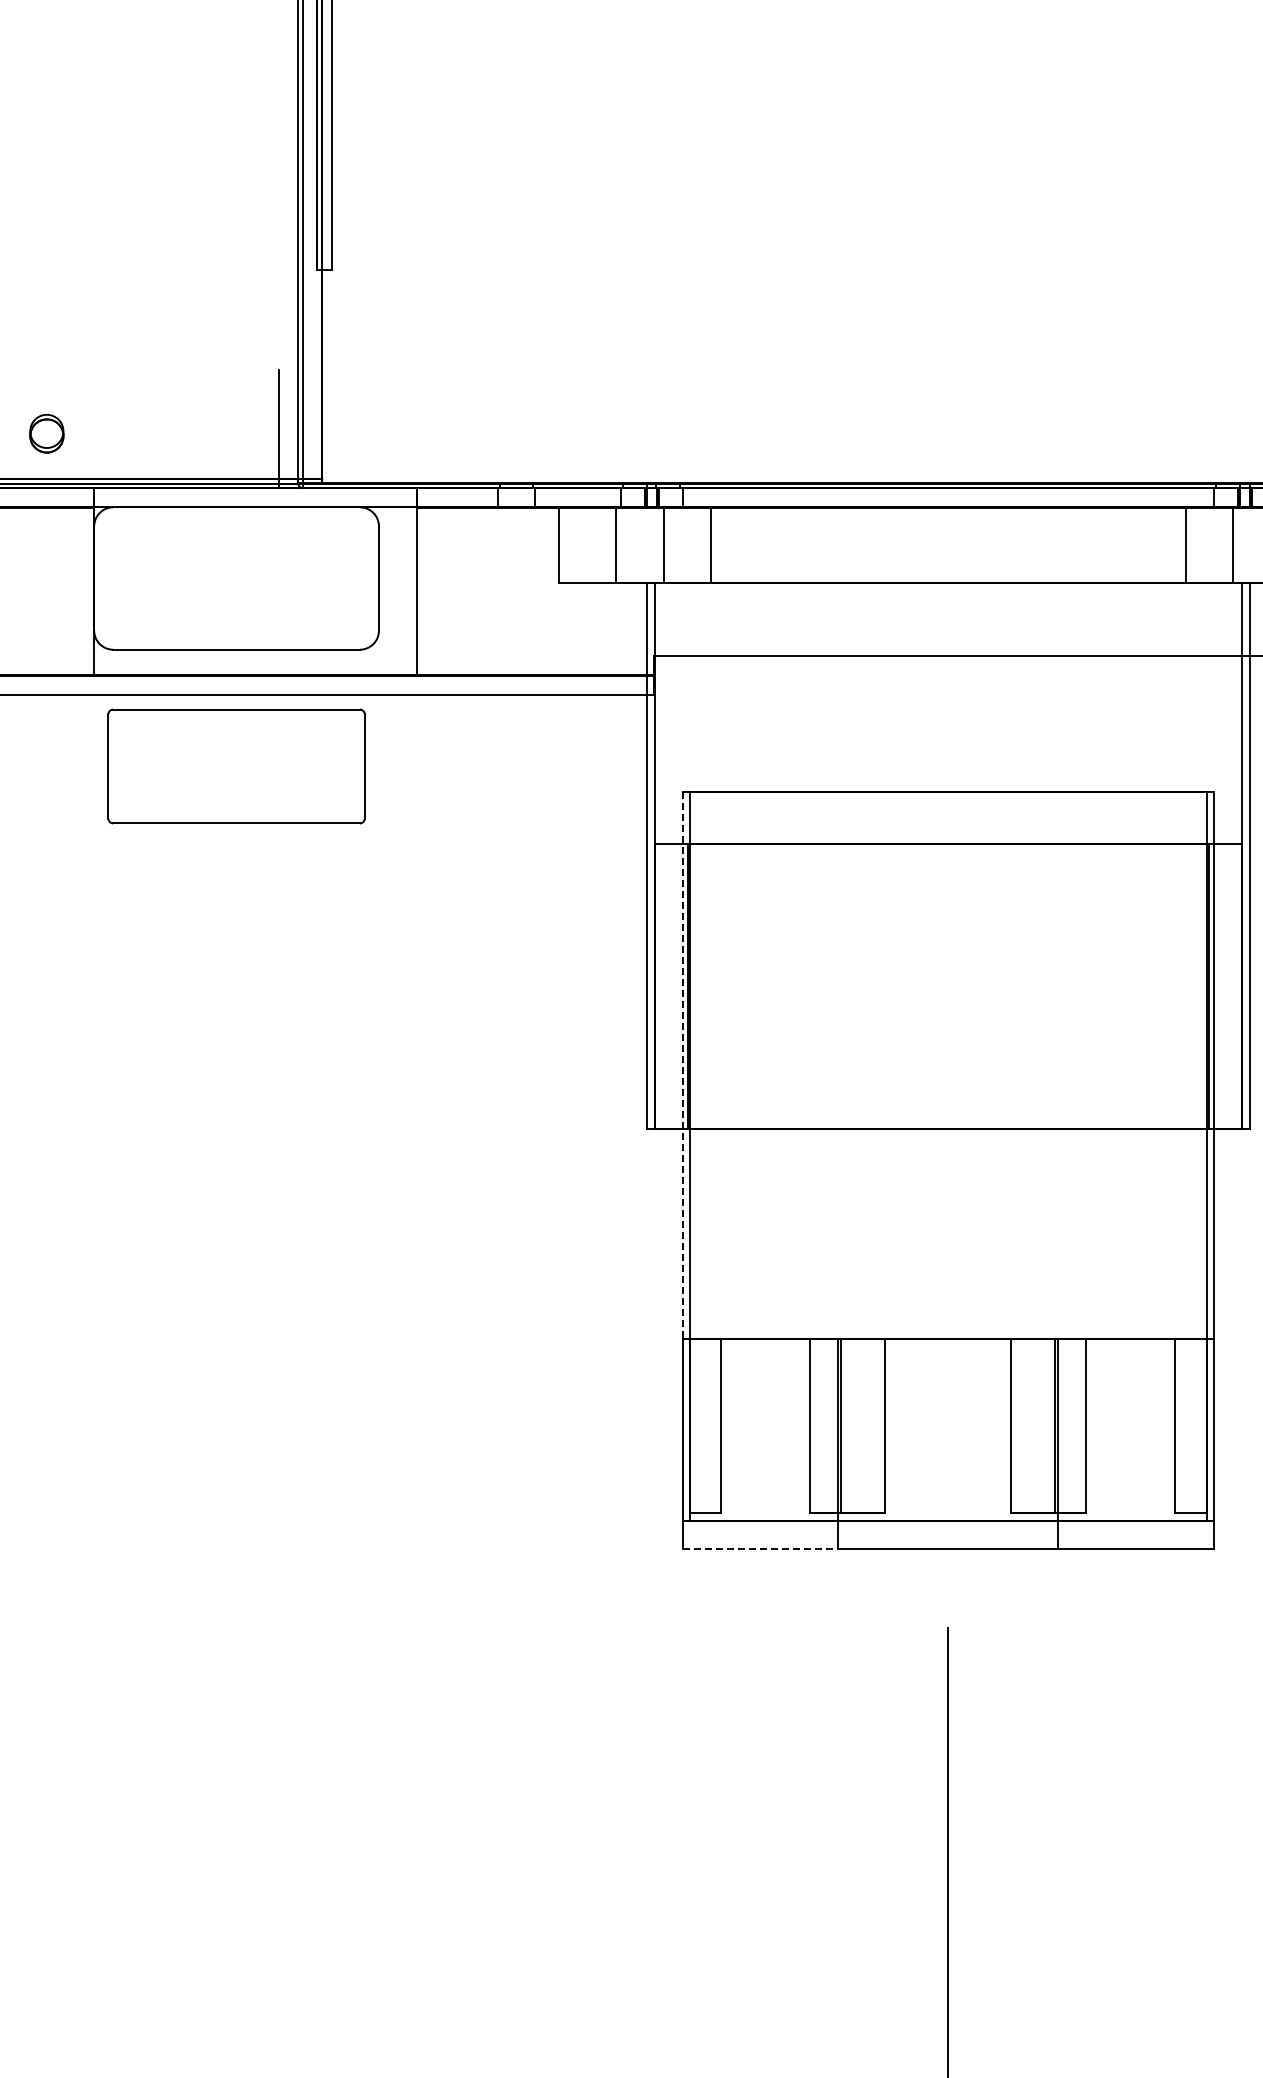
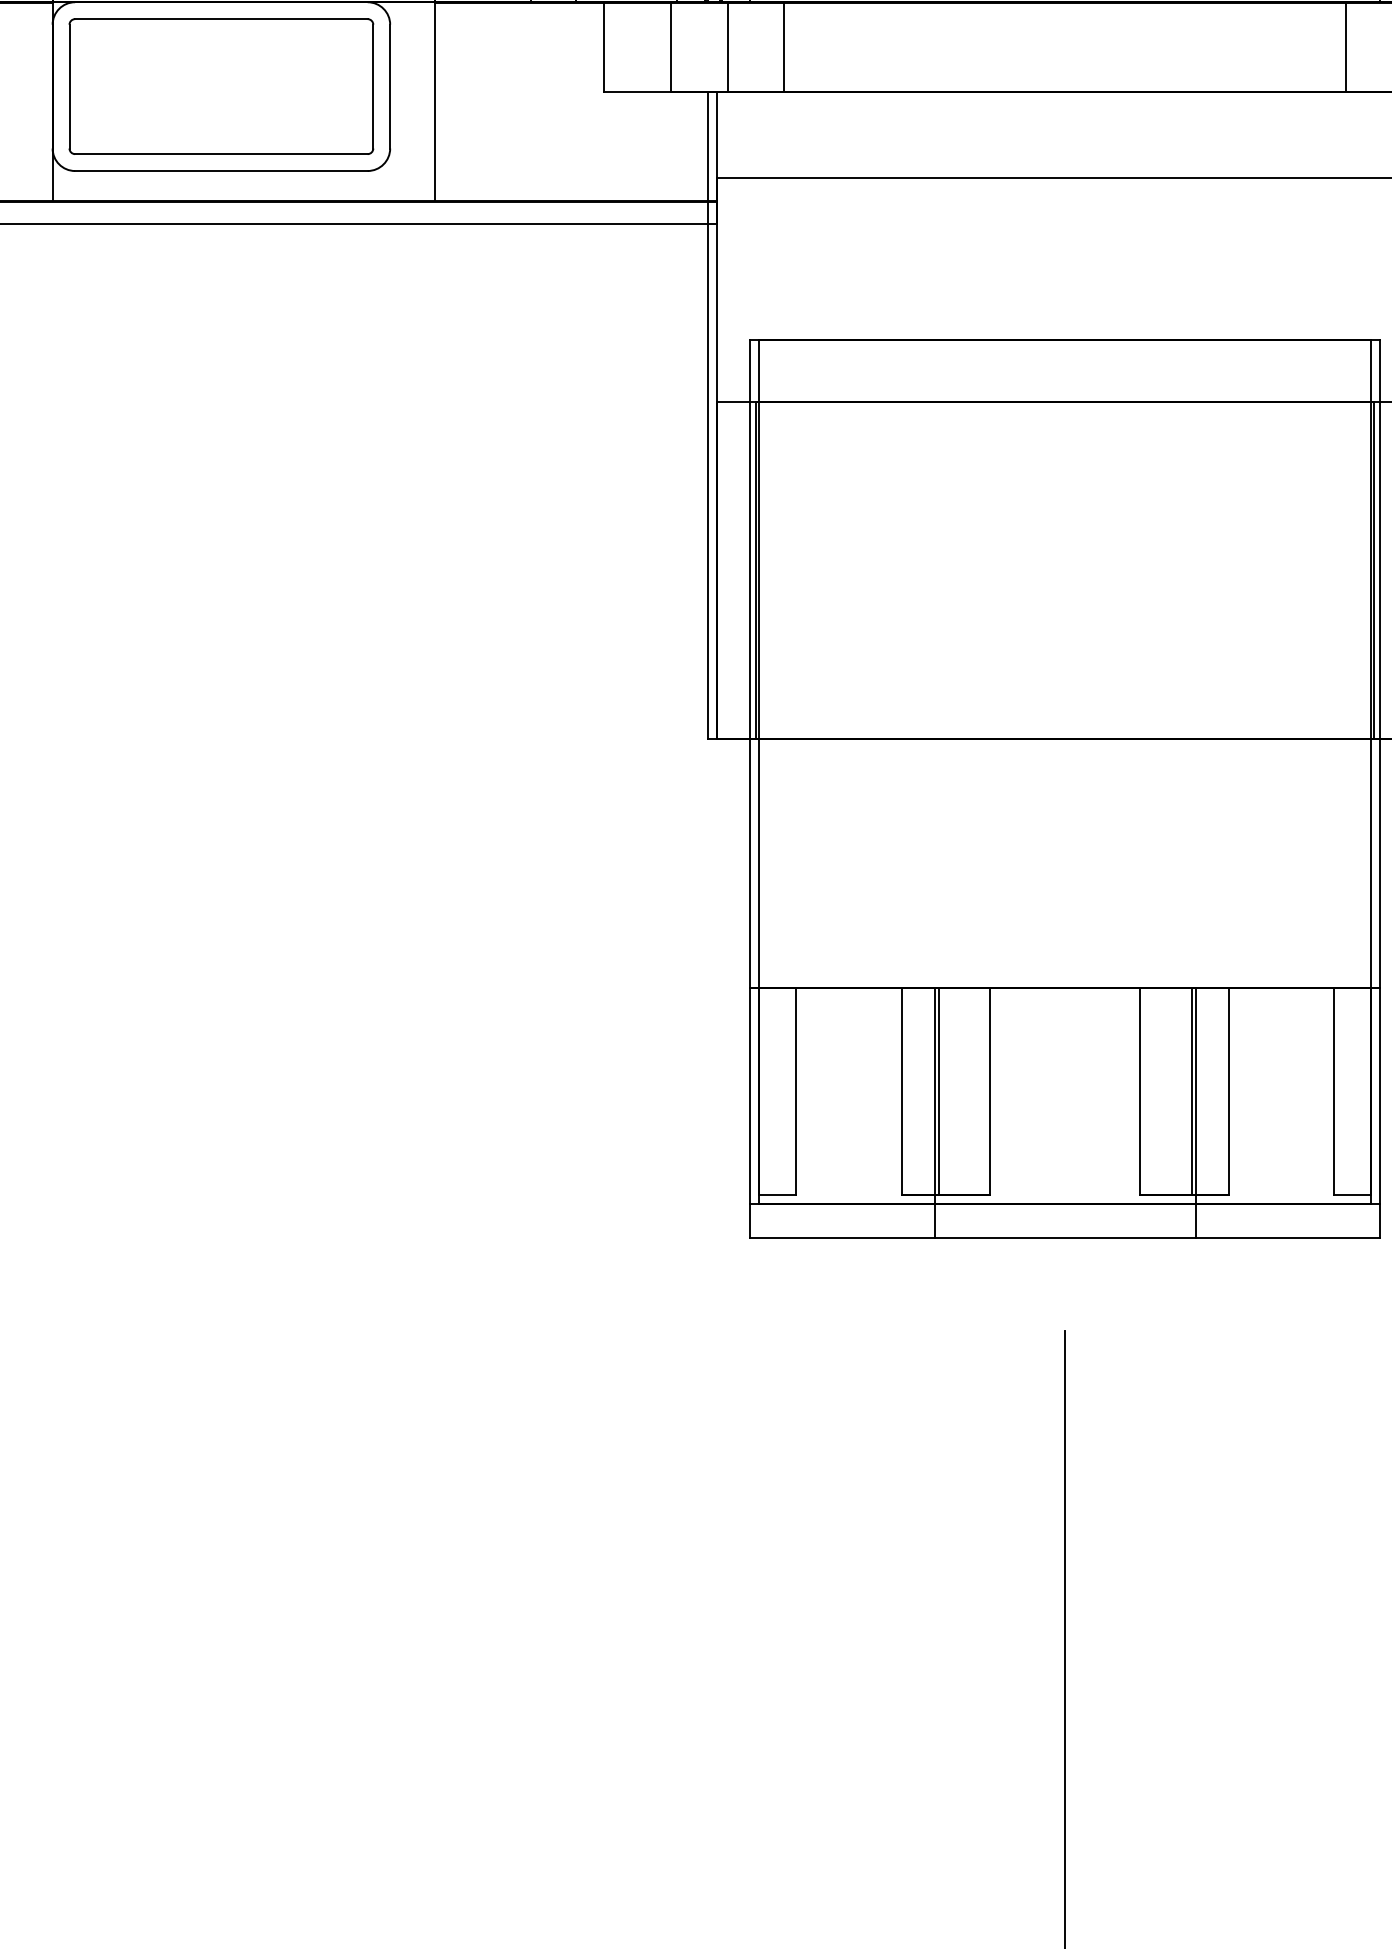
part: (236, 766) -> (221, 86), moved
line: (682, 1065) -> (750, 663), dashed -> solid
line: (760, 1549) -> (842, 1237), dashed -> solid

